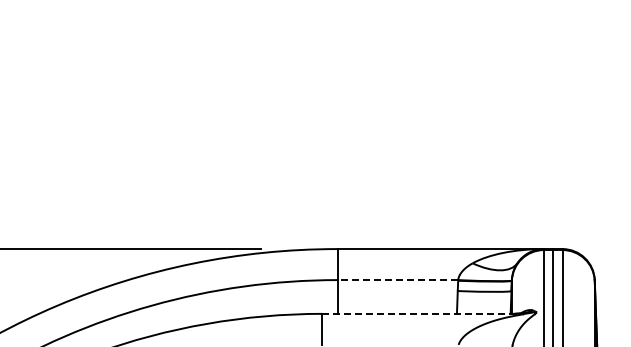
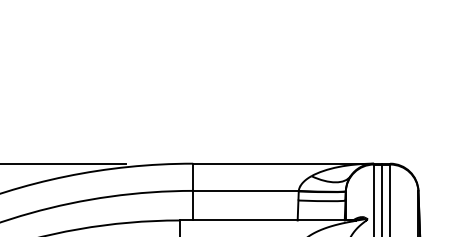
line: (397, 280) -> (245, 191), dashed -> solid
line: (421, 313) -> (266, 220), dashed -> solid

